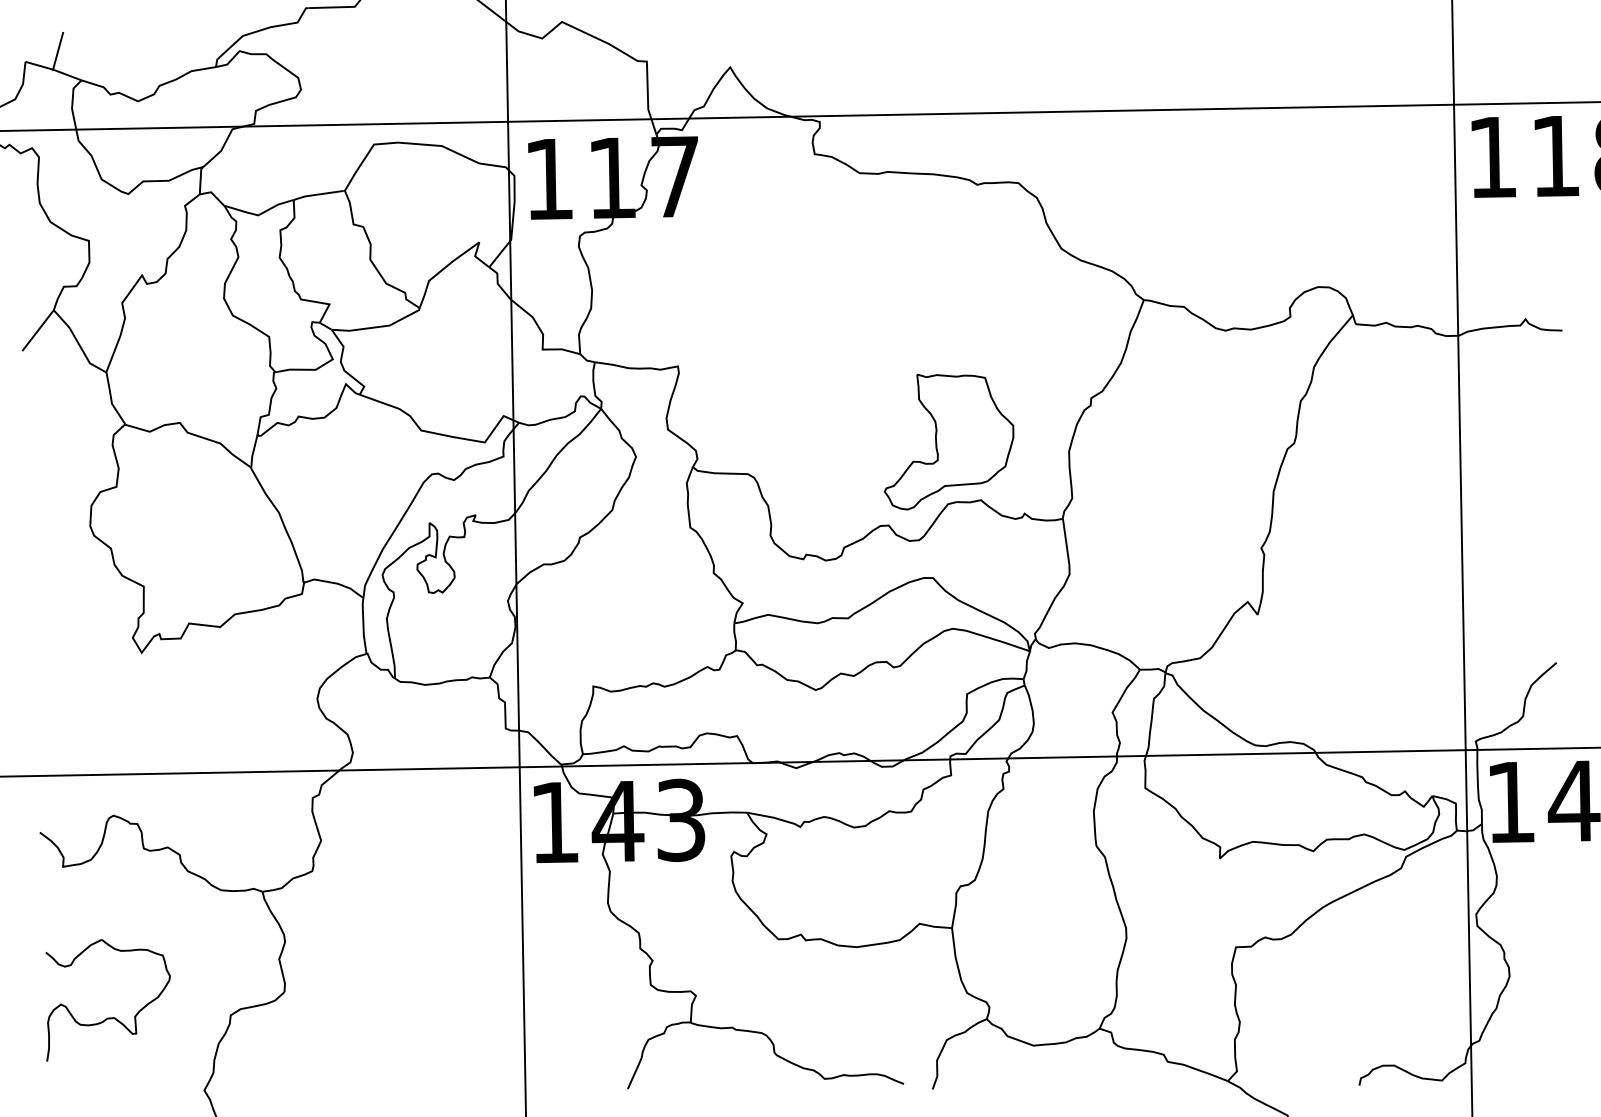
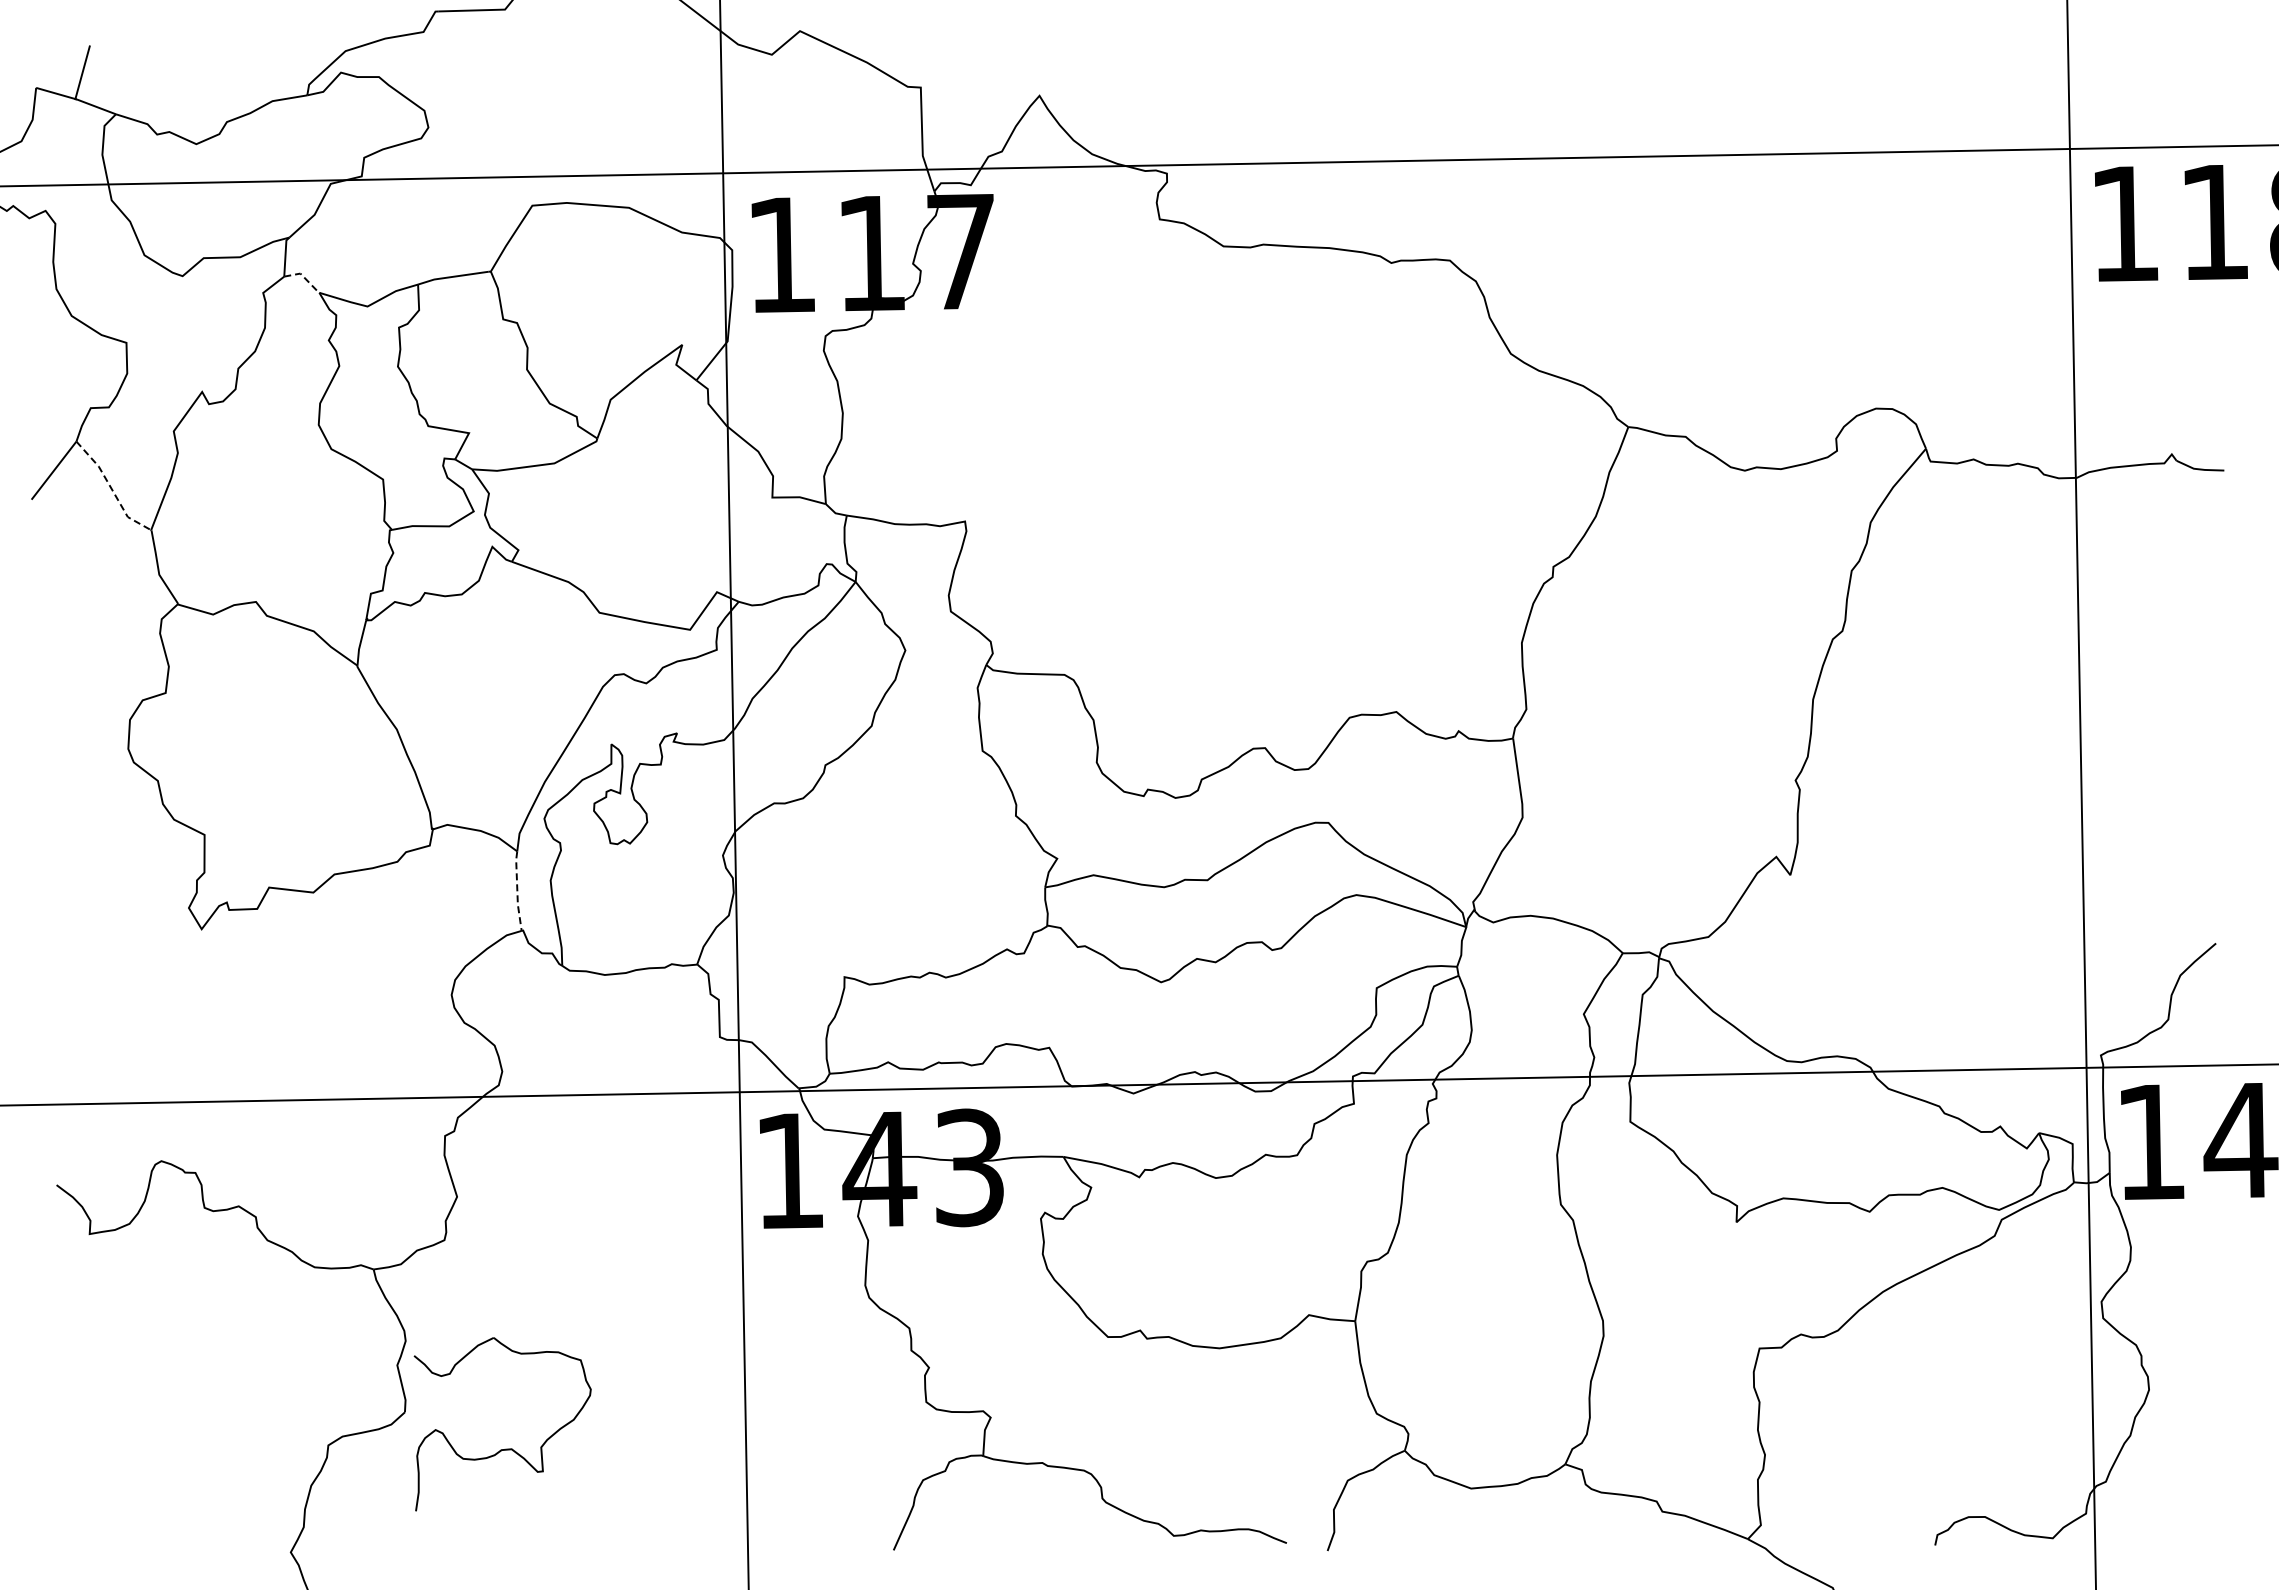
line: (213, 195) -> (304, 277), solid -> dashed
line: (79, 343) -> (112, 489), solid -> dashed
part: (948, 442) -> (1350, 629), removed
line: (363, 626) -> (517, 891), solid -> dashed
part: (110, 1017) -> (505, 1448), moved

